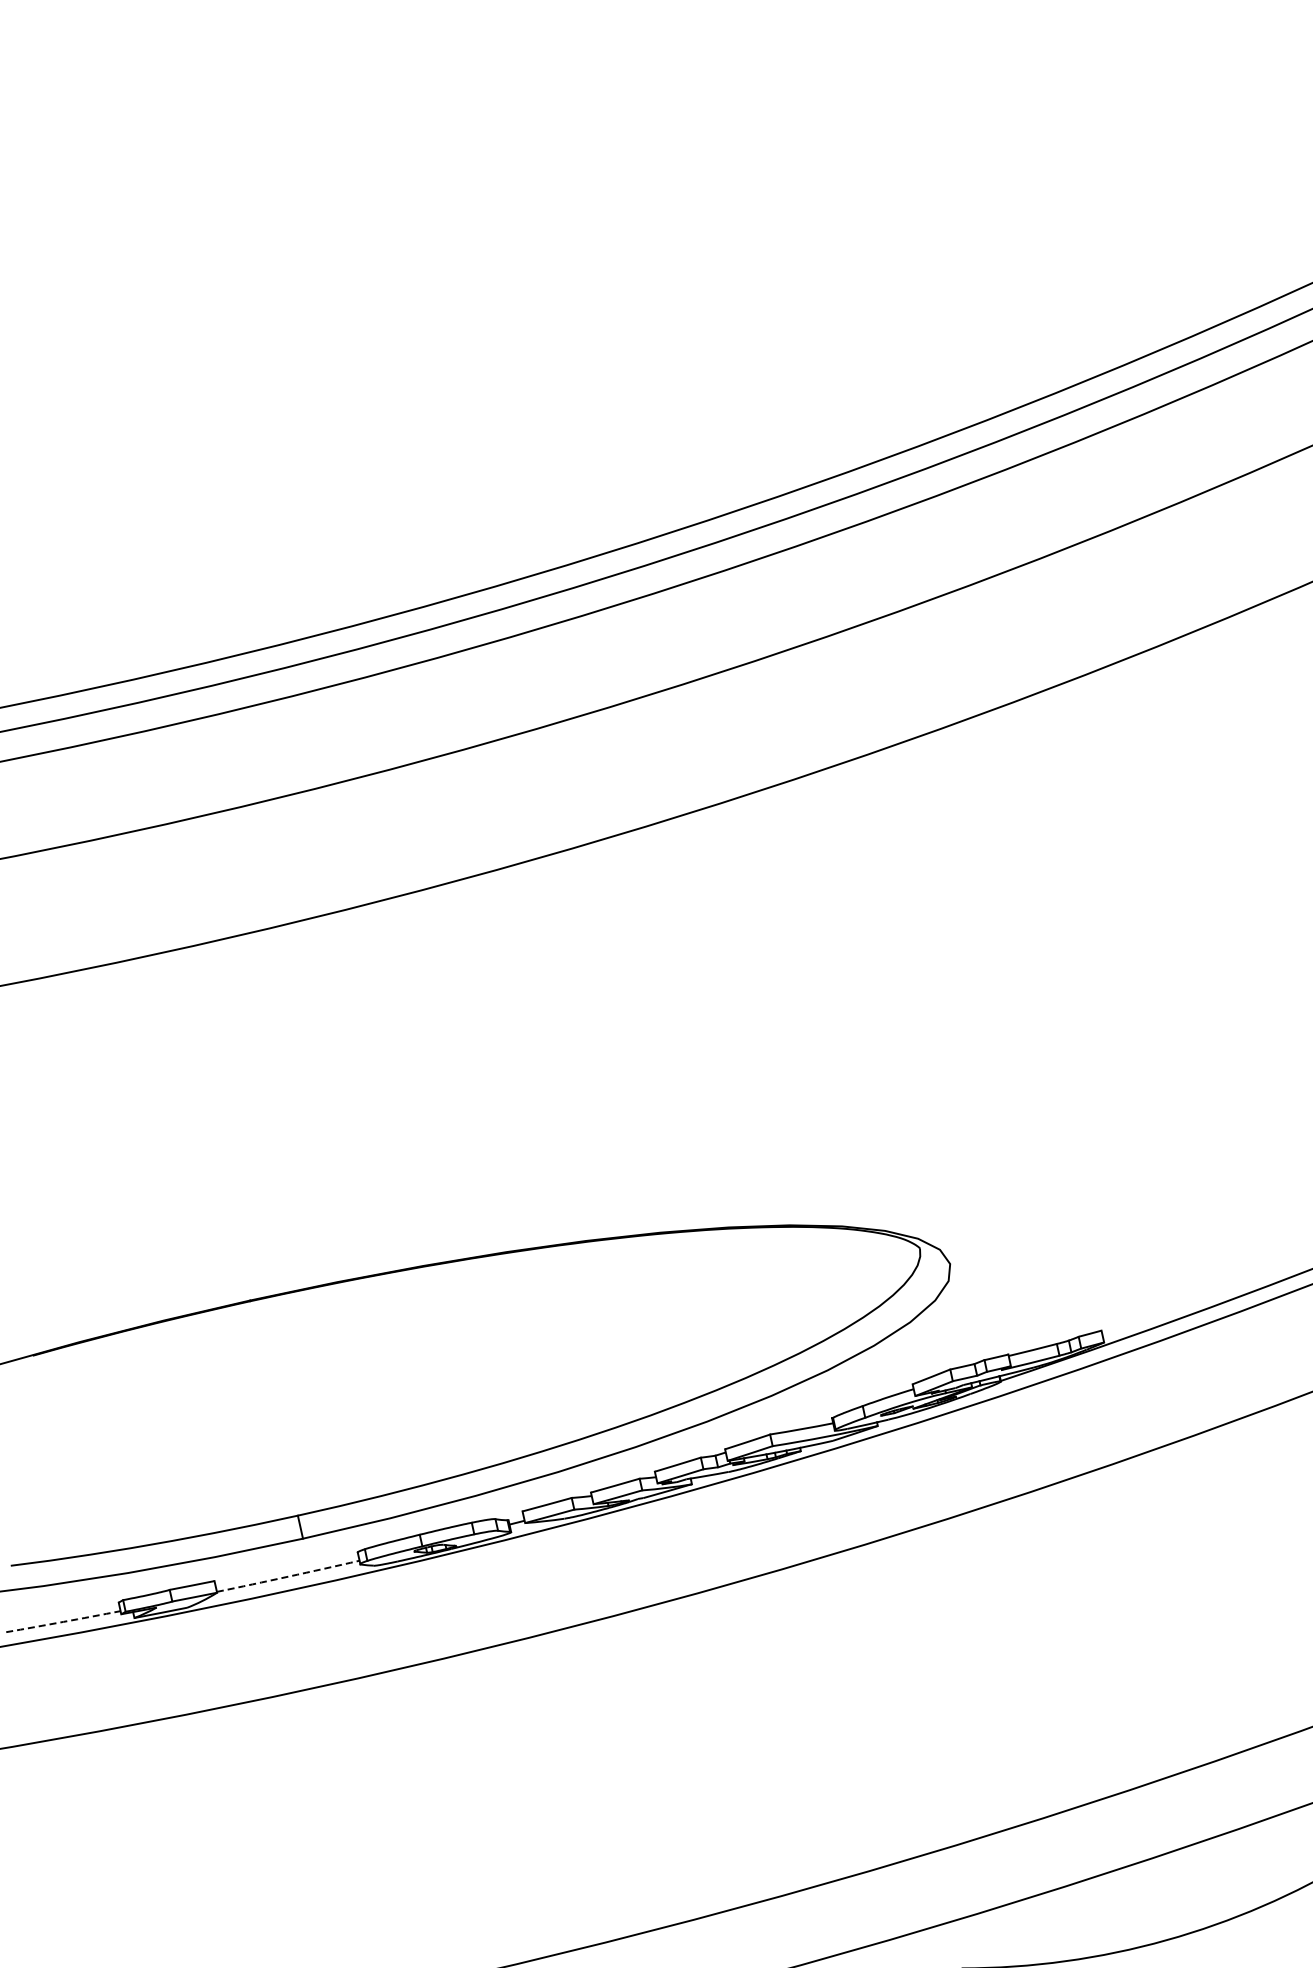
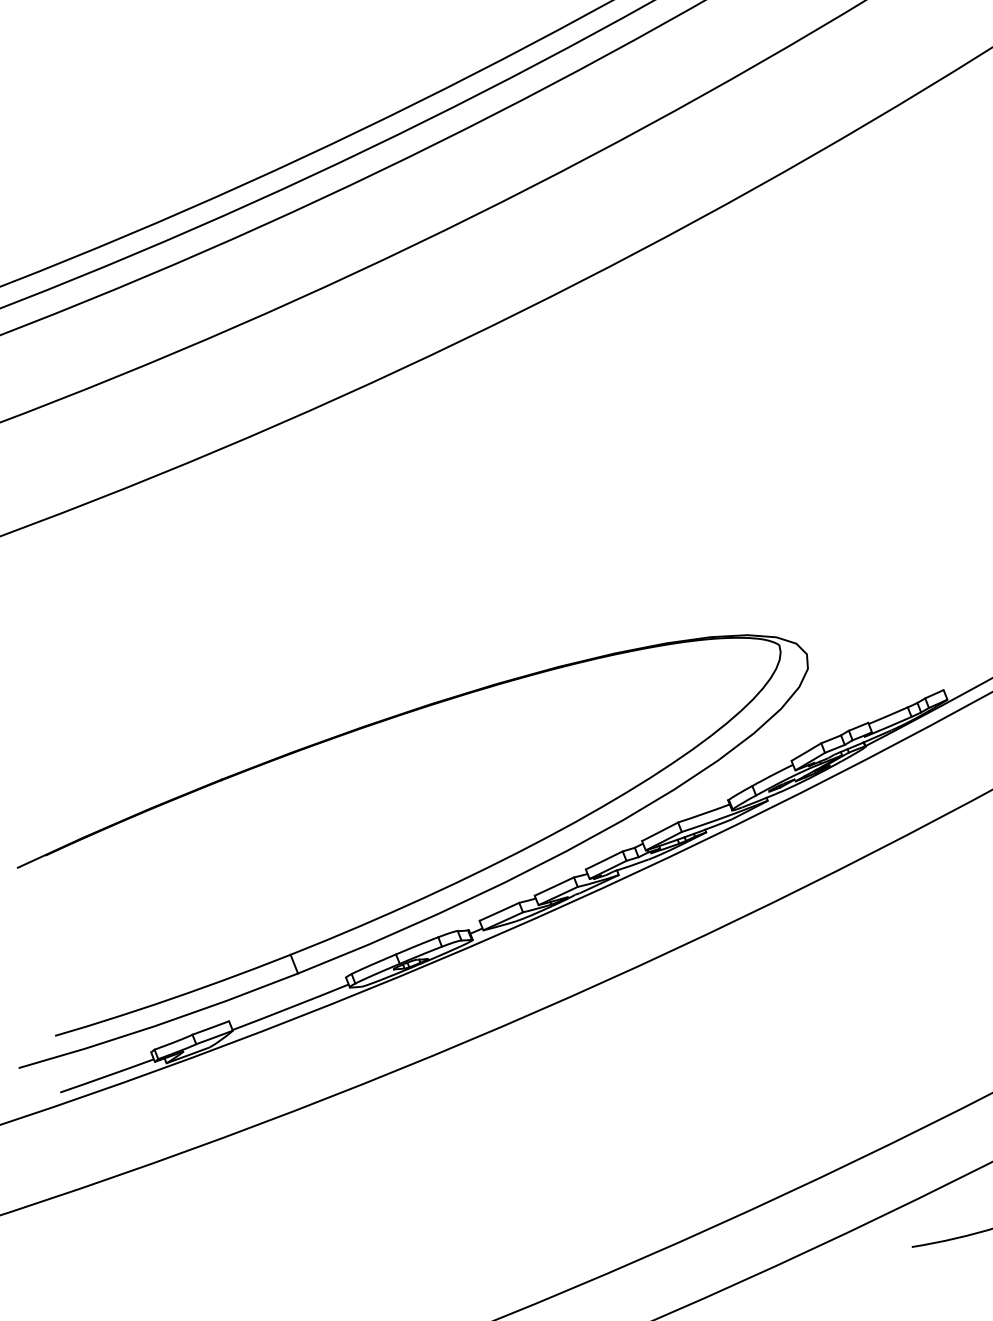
arc: (288, 1576) -> (290, 1007), dashed -> solid
arc: (63, 1621) -> (107, 1075), dashed -> solid

